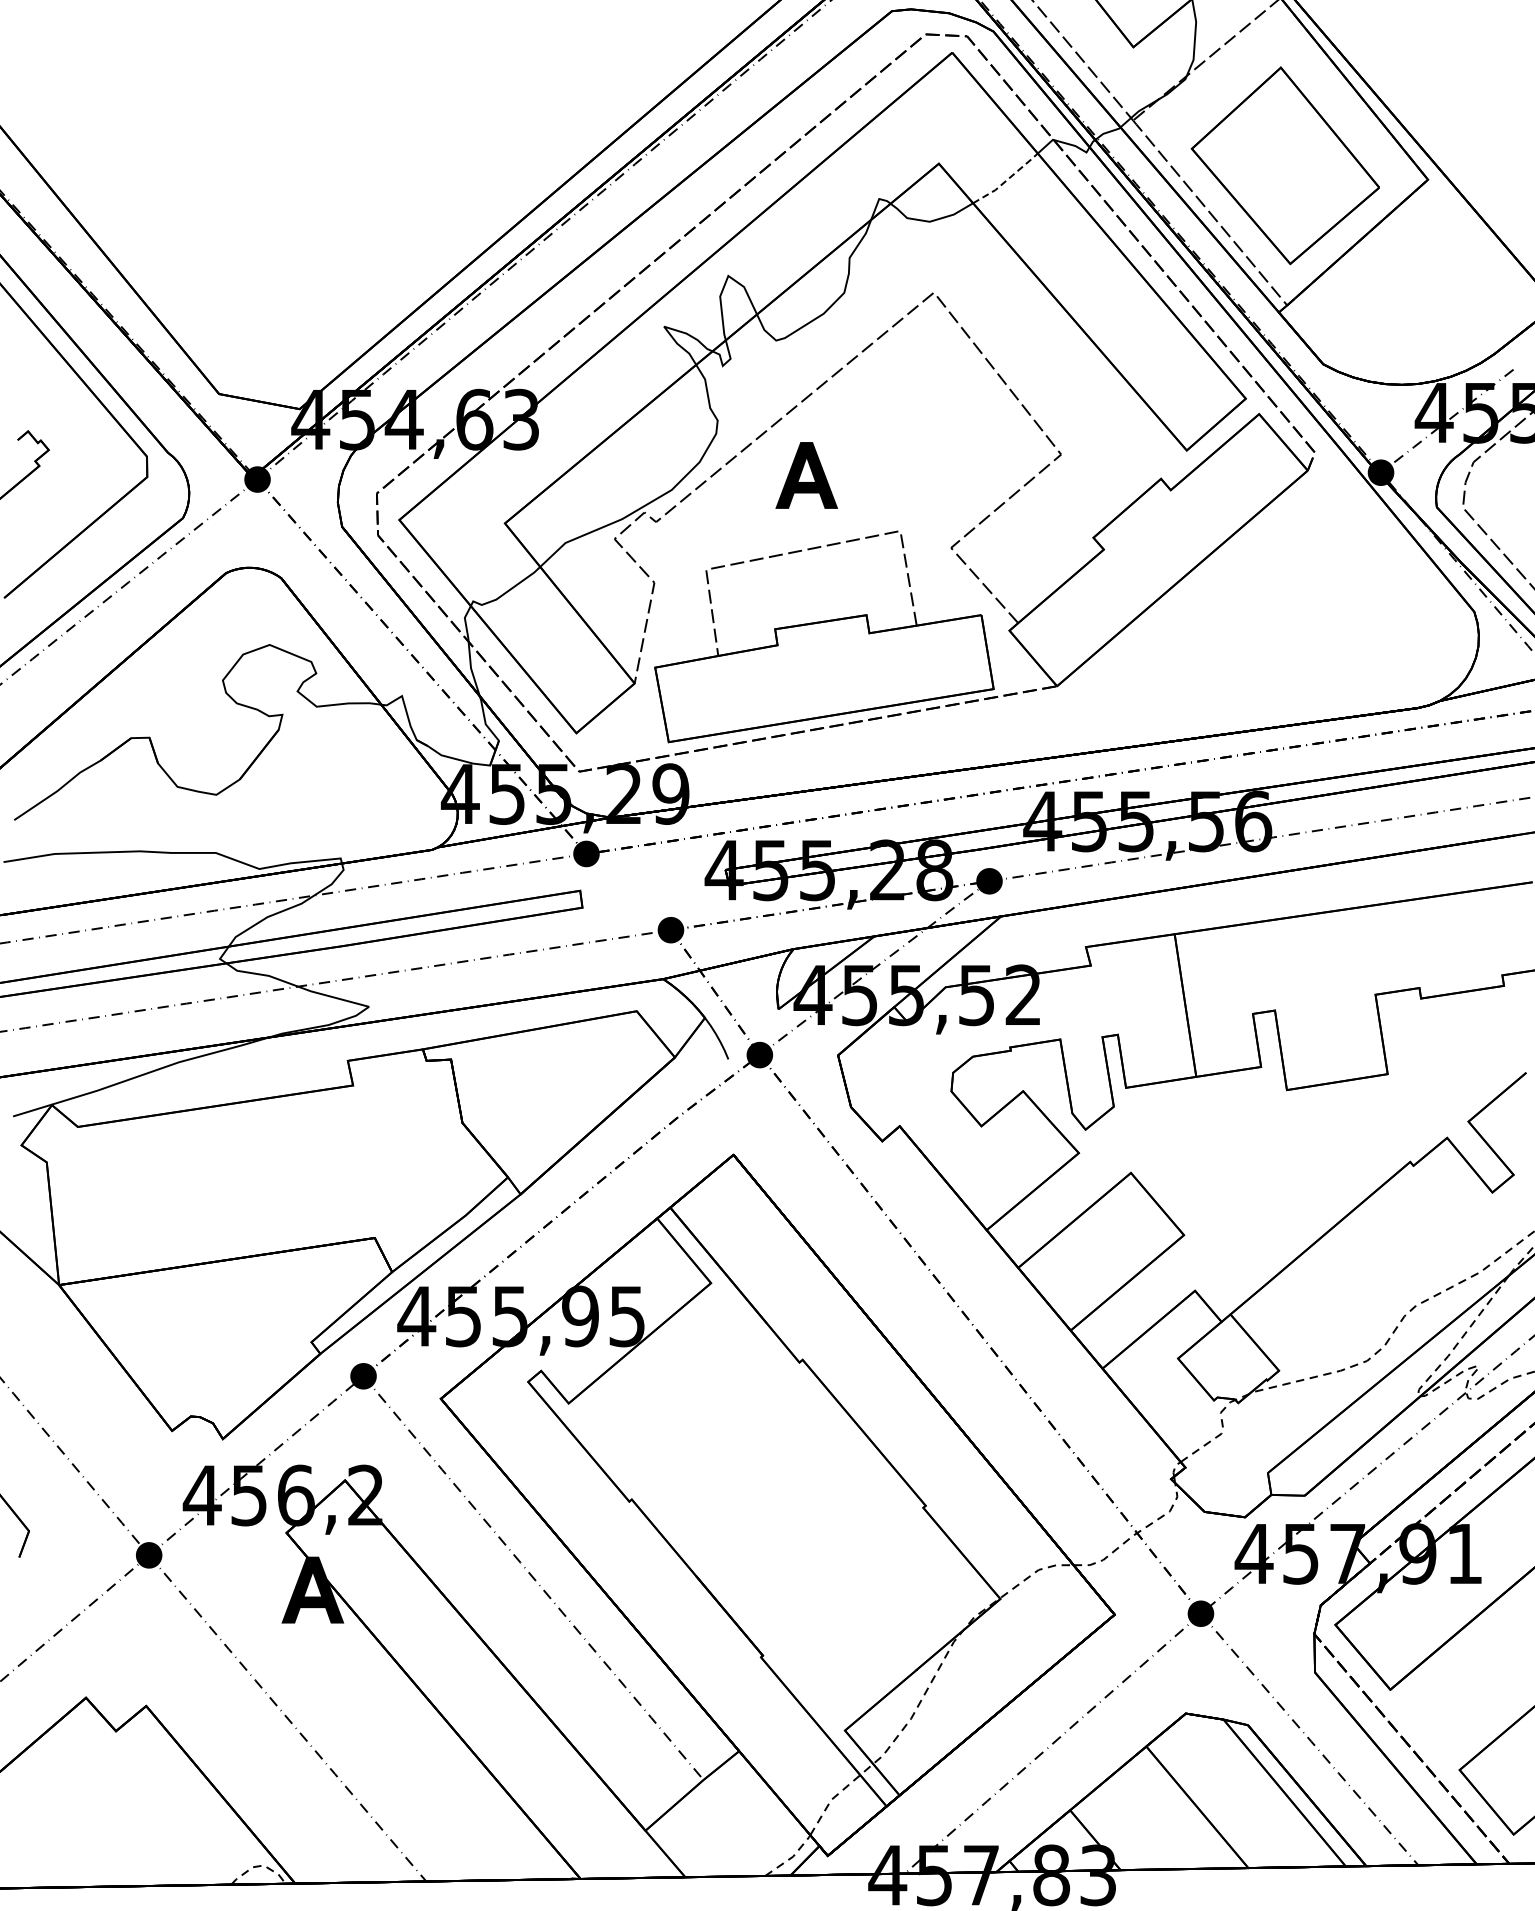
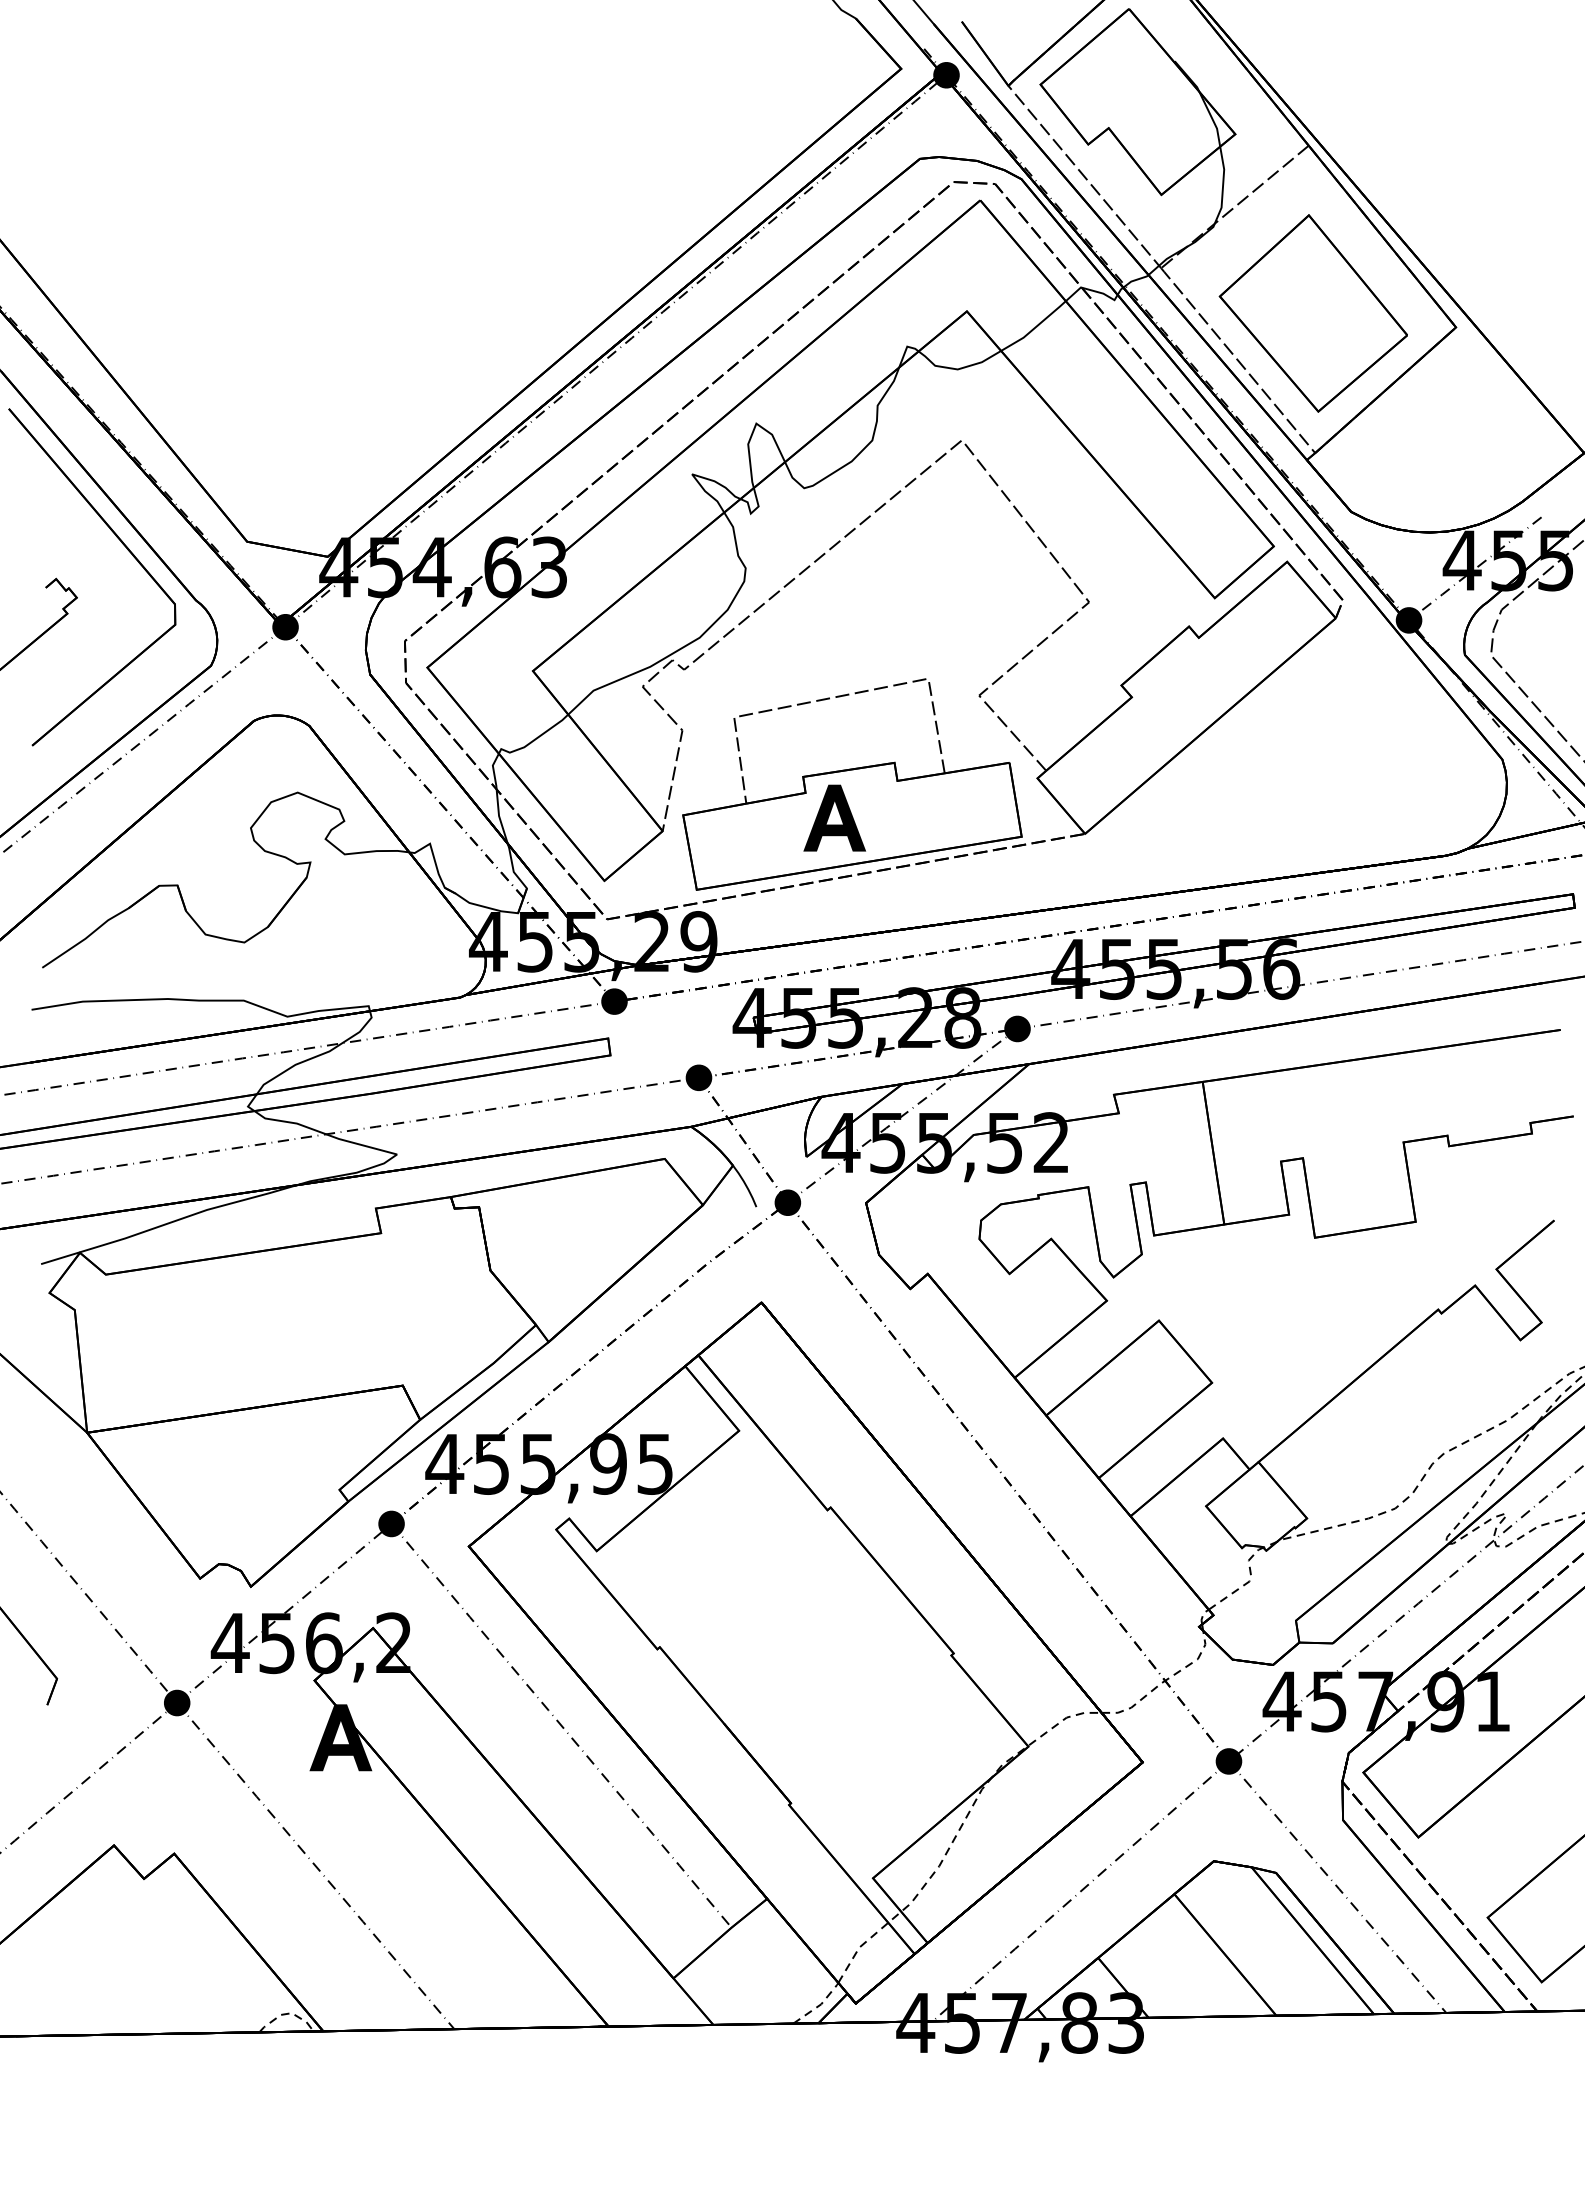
line: (1006, 180) -> (1034, 328), dashed -> solid
part: (806, 474) -> (834, 817), moved

